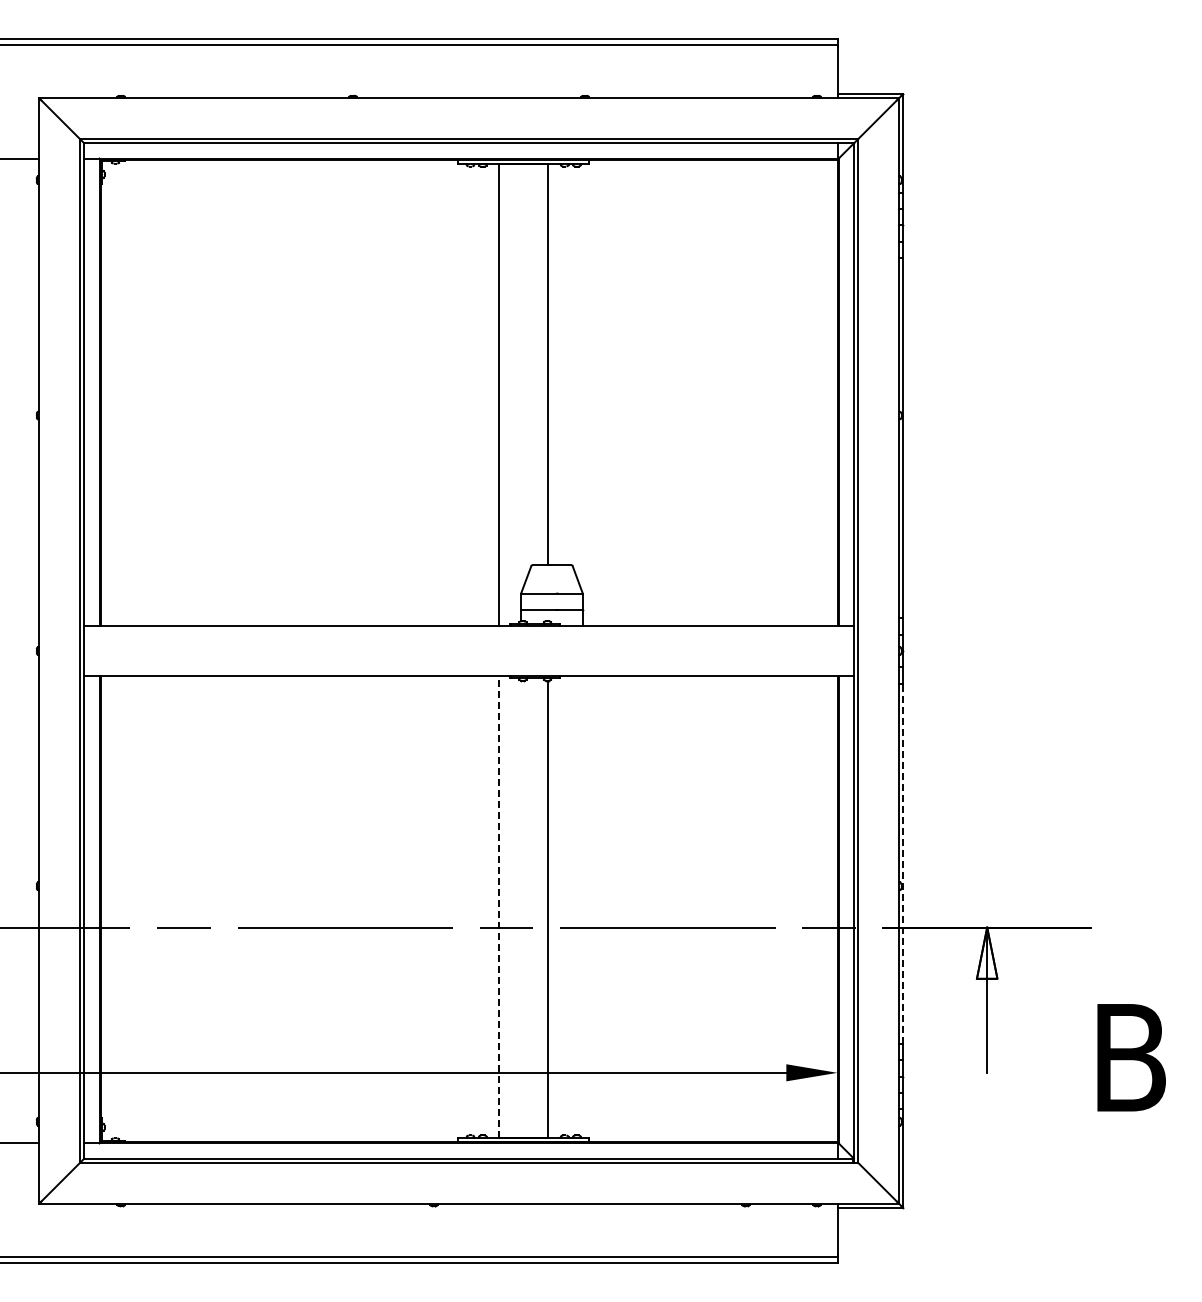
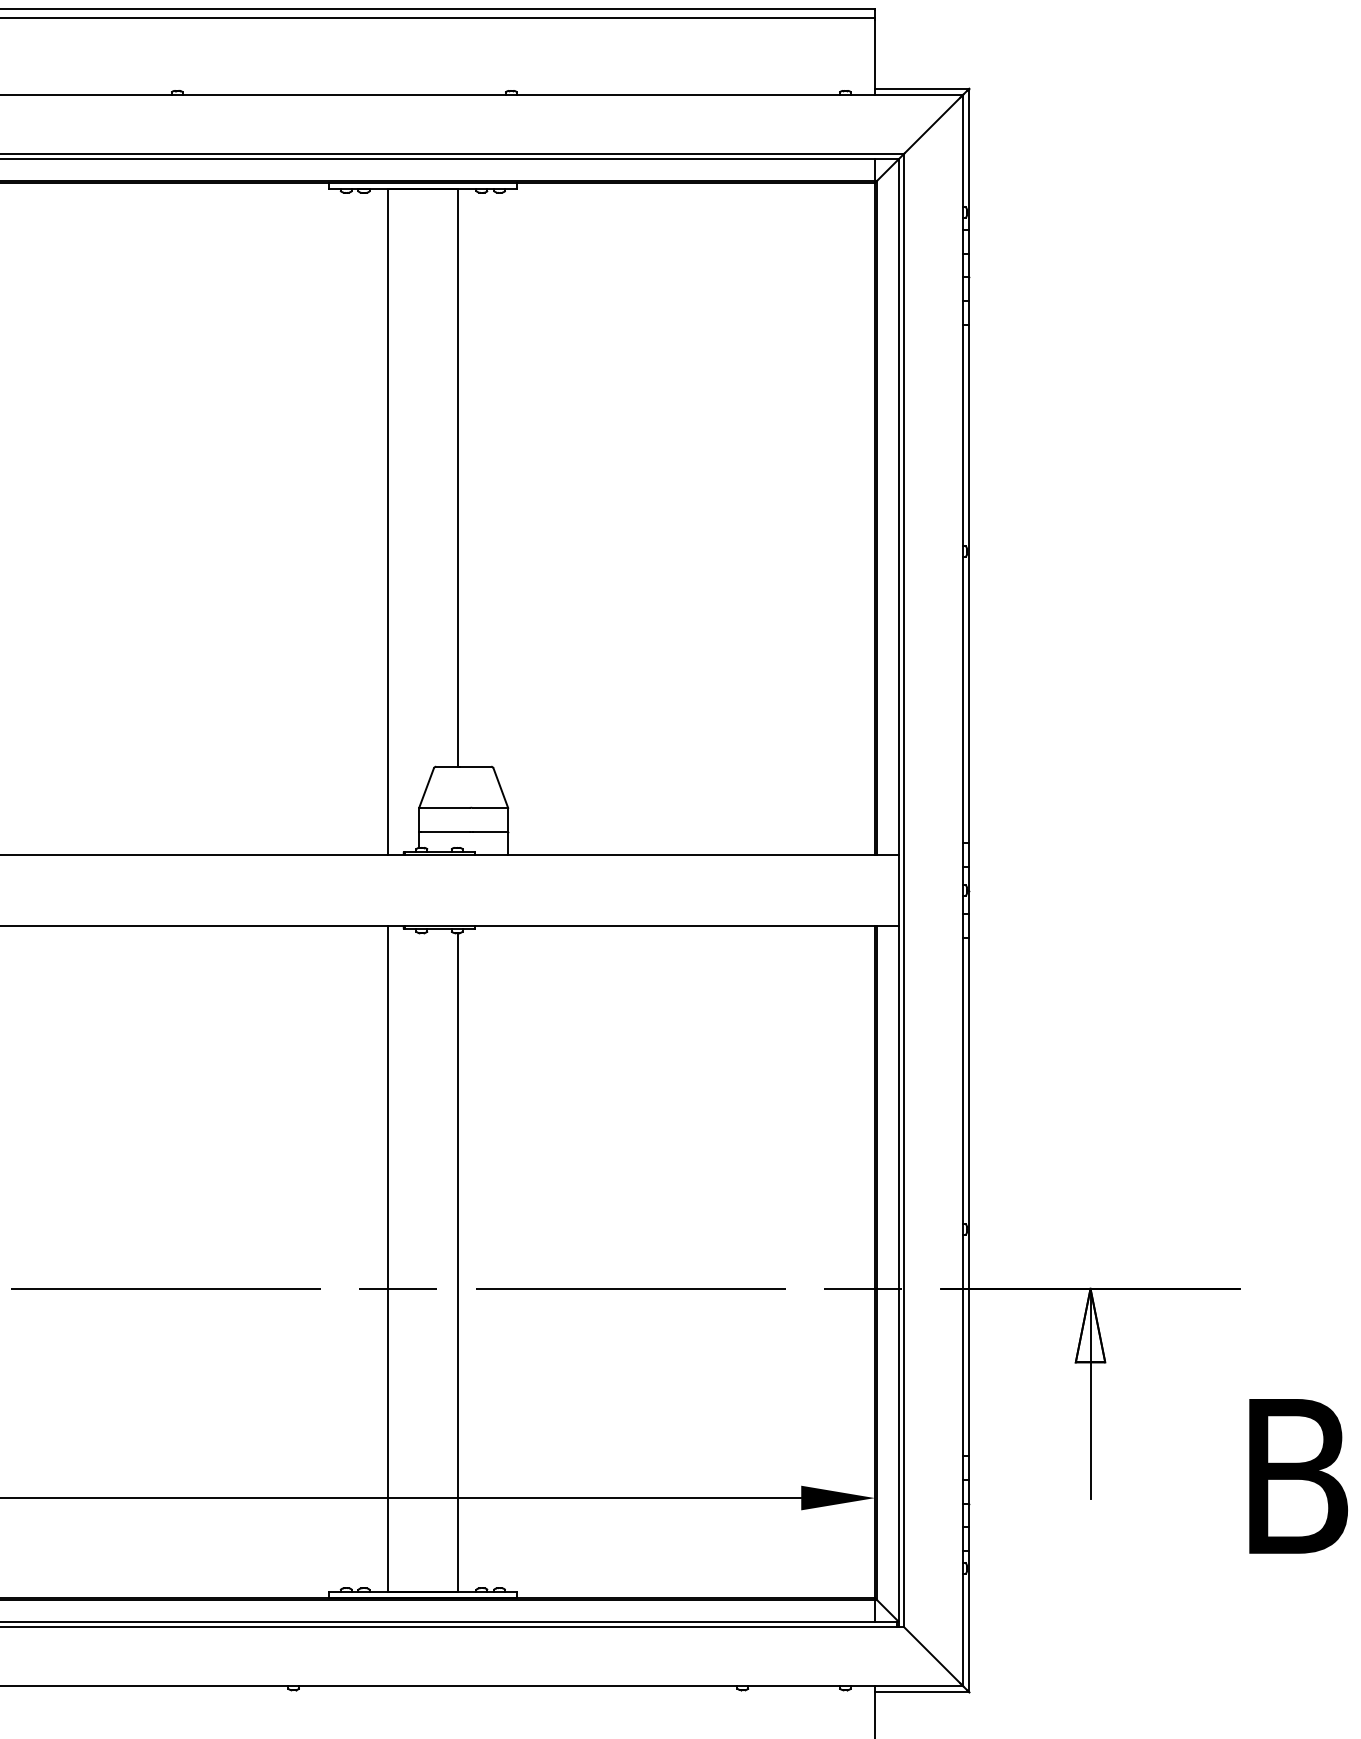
line: (903, 863) -> (969, 1196), dashed -> solid
line: (499, 906) -> (388, 1258), dashed -> solid

